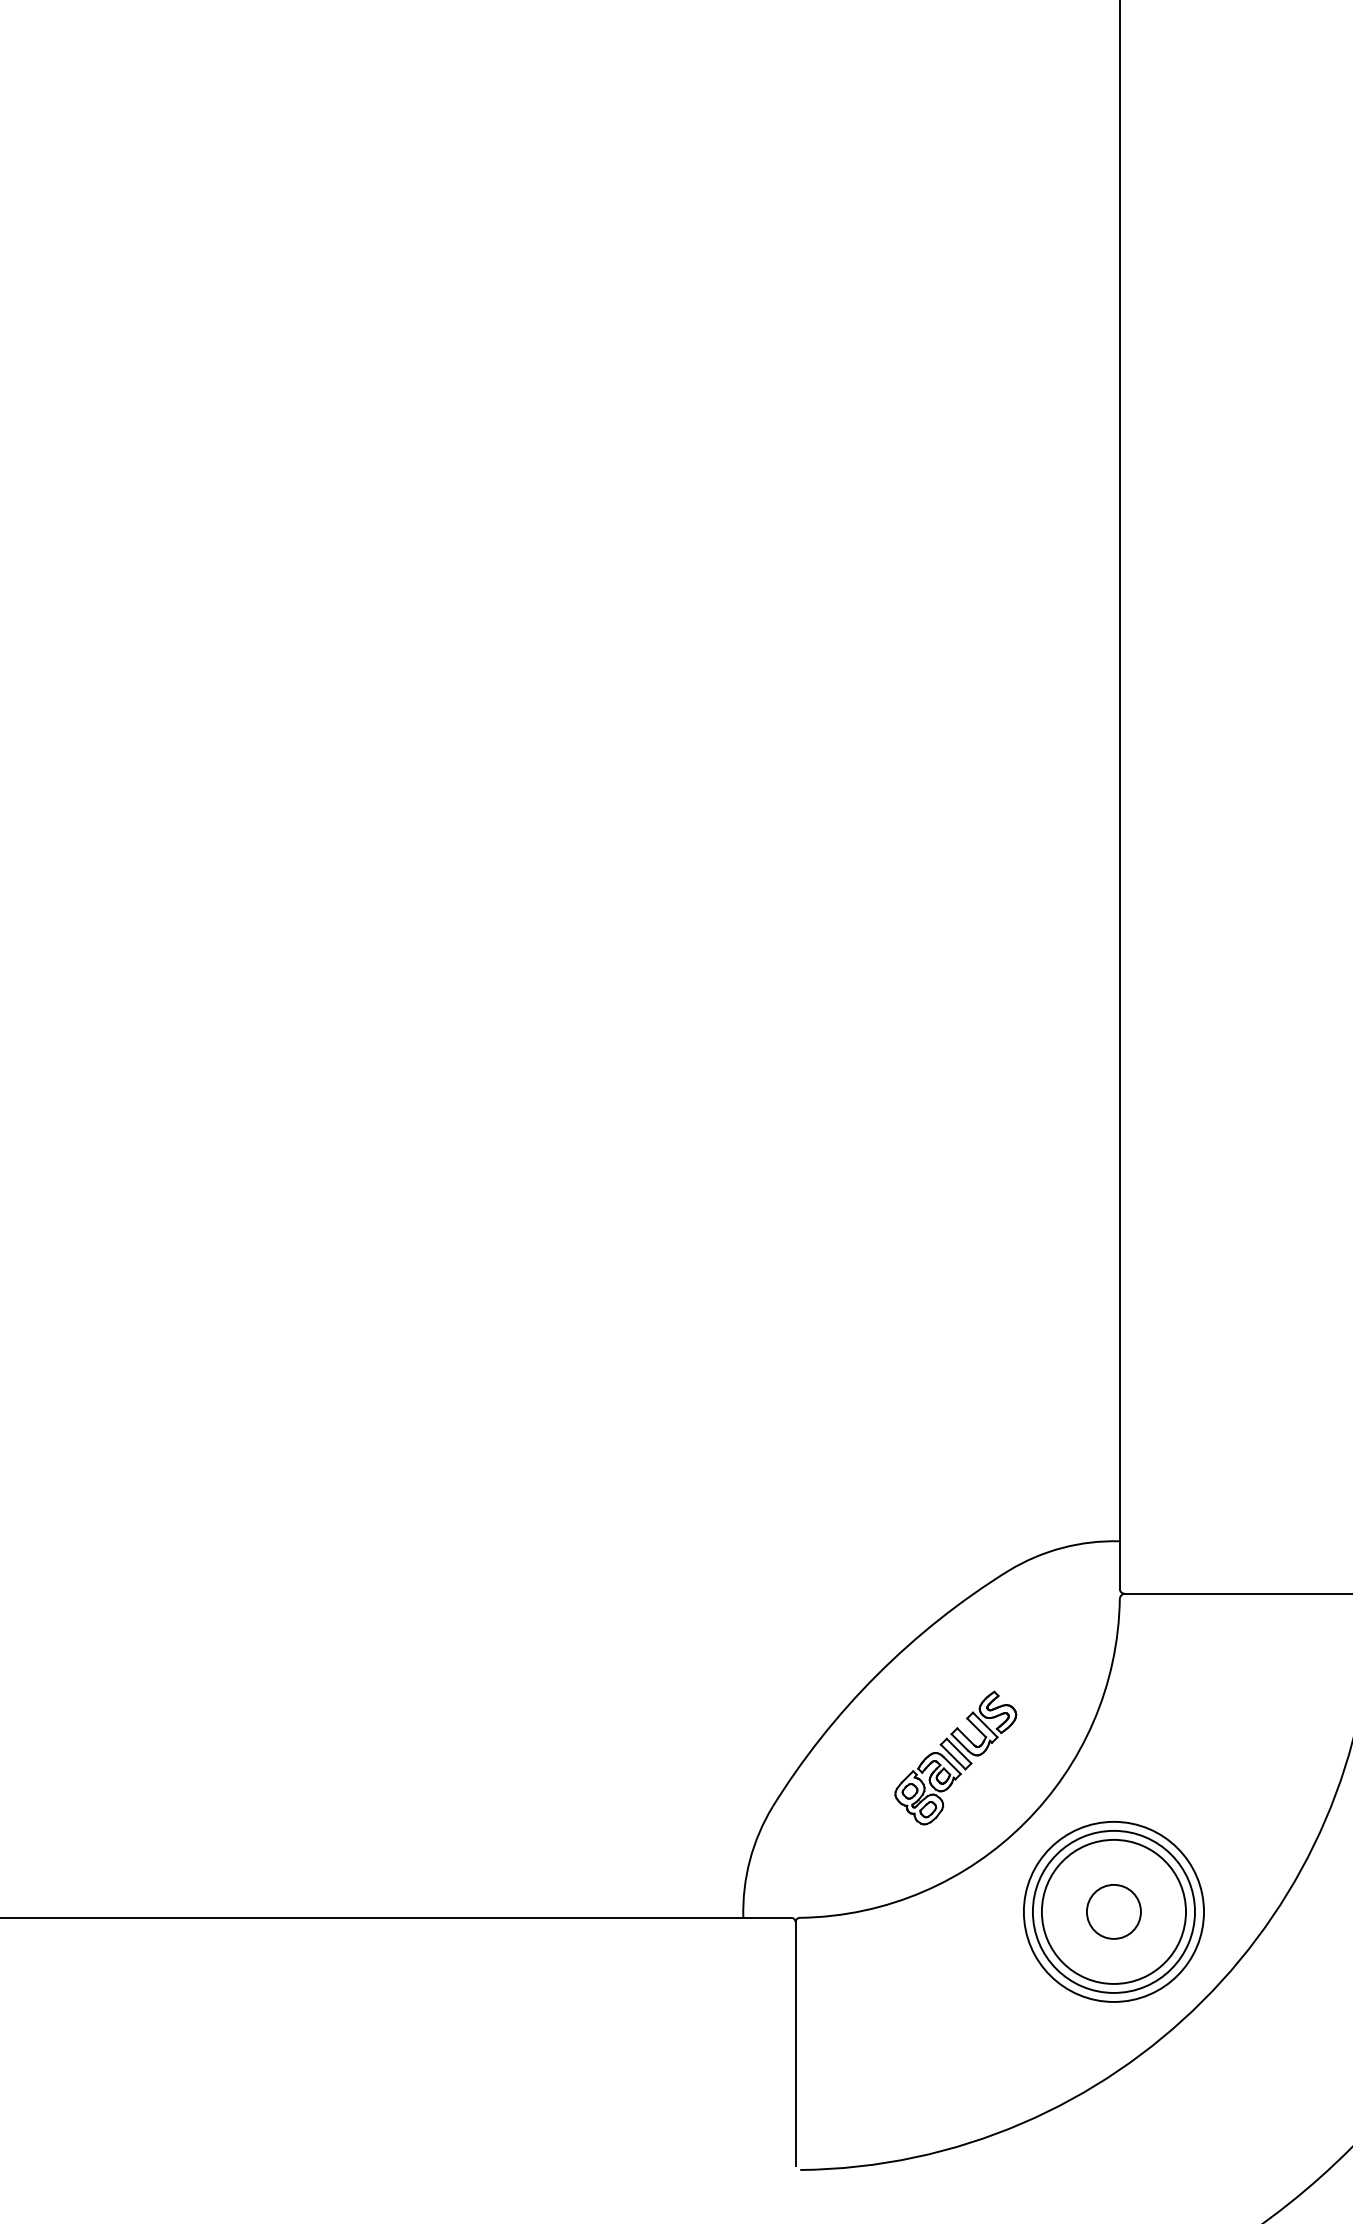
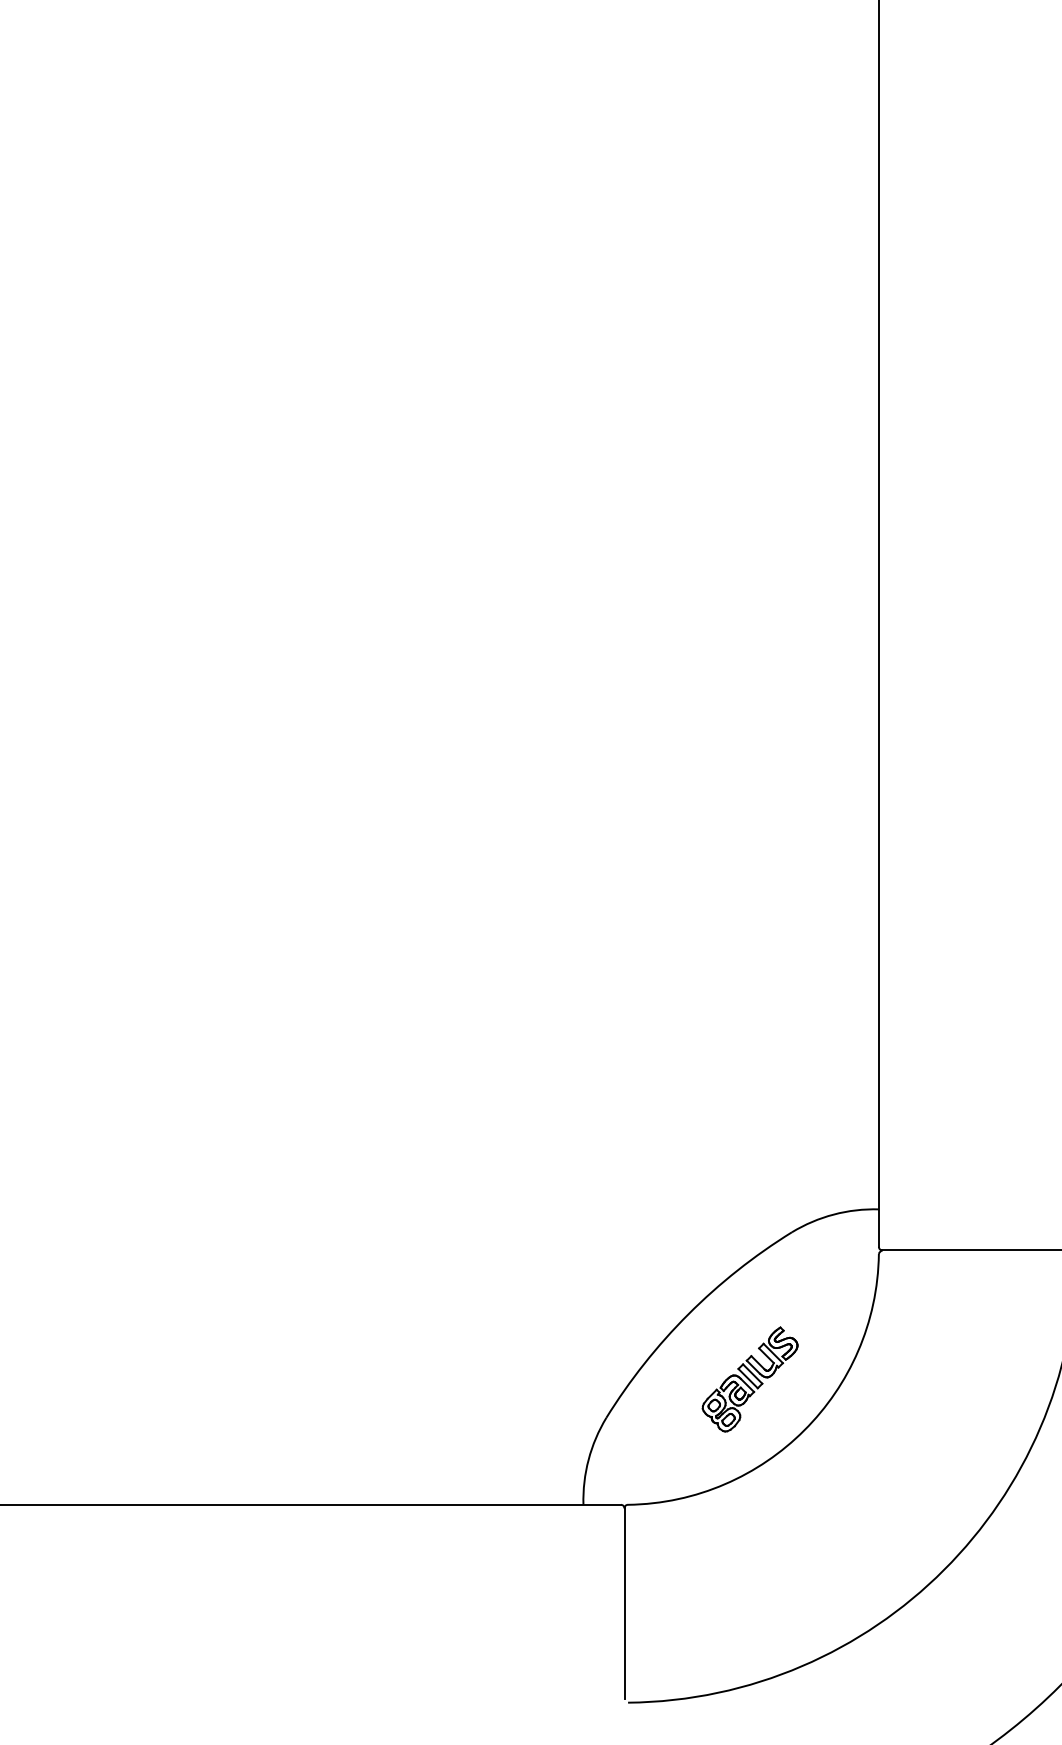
part: (1112, 1911) -> (873, 1499), removed

